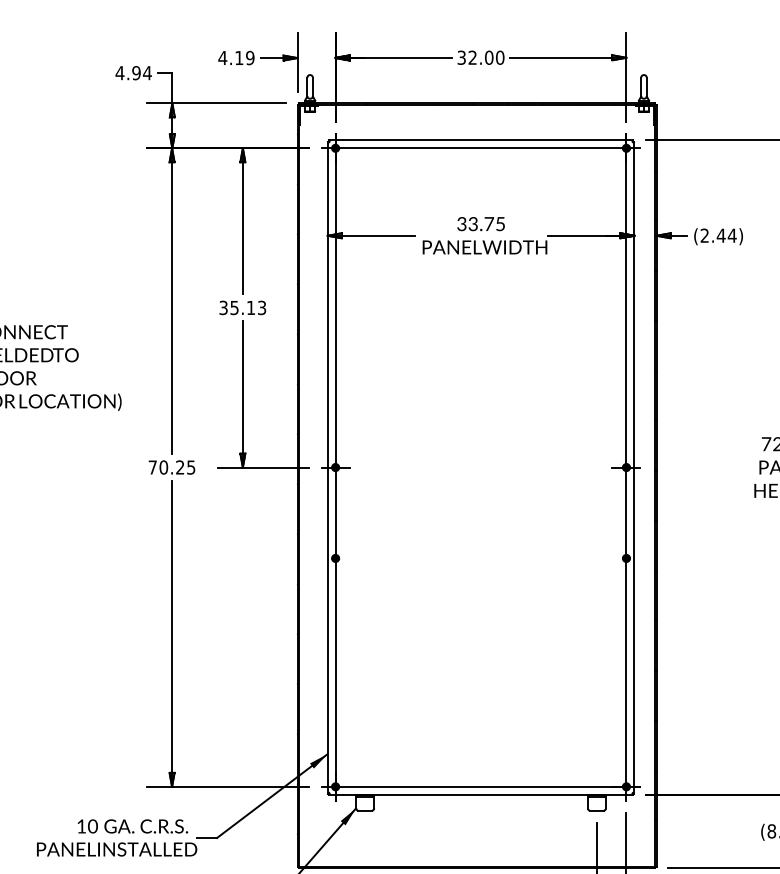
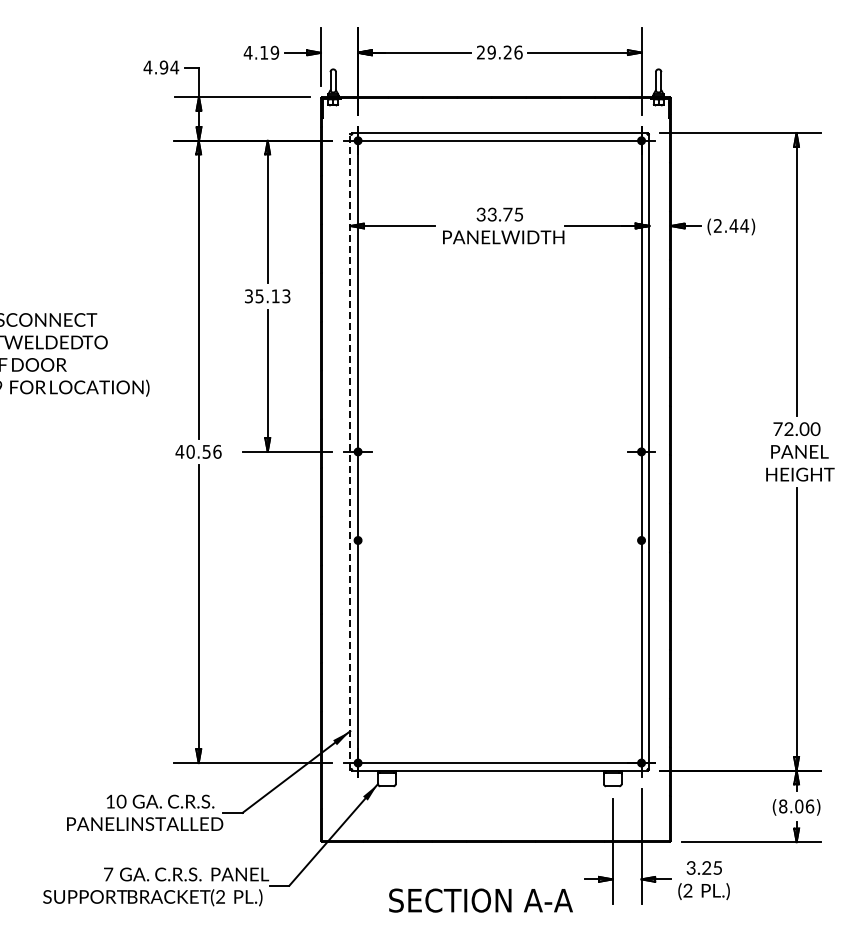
text: (480, 57) -> (499, 52), 32.00 -> 29.26
text: (171, 467) -> (198, 451), 70.25 -> 40.56
line: (327, 467) -> (350, 451), solid -> dashed

